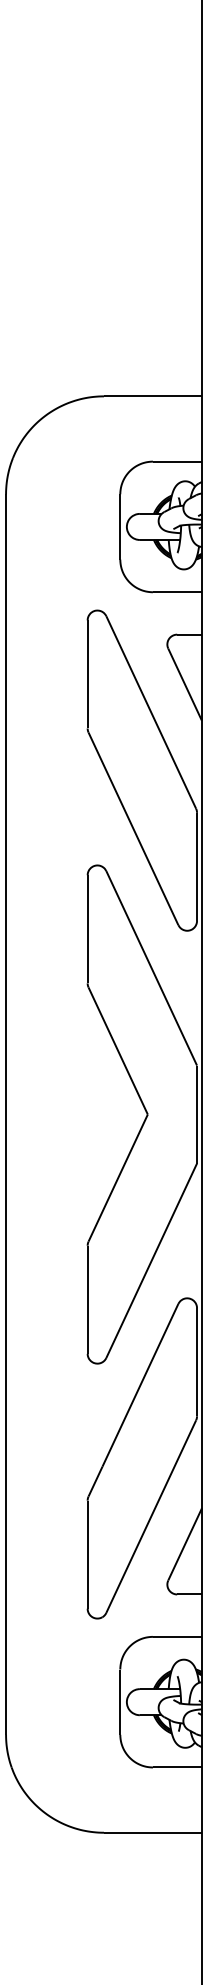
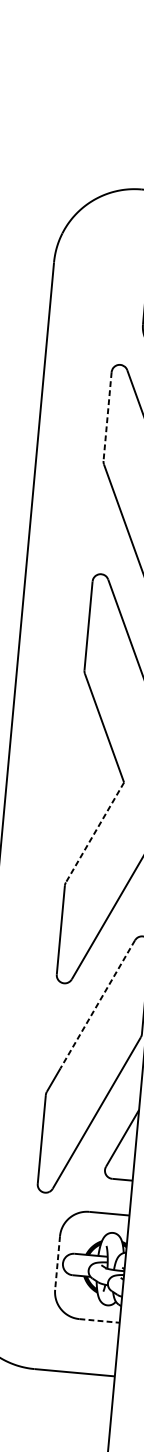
line: (87, 674) -> (107, 416), solid -> dashed
line: (118, 1178) -> (95, 832), solid -> dashed
line: (140, 1385) -> (97, 1004), solid -> dashed
line: (120, 1702) -> (57, 1263), solid -> dashed
line: (177, 1767) -> (99, 1320), solid -> dashed

